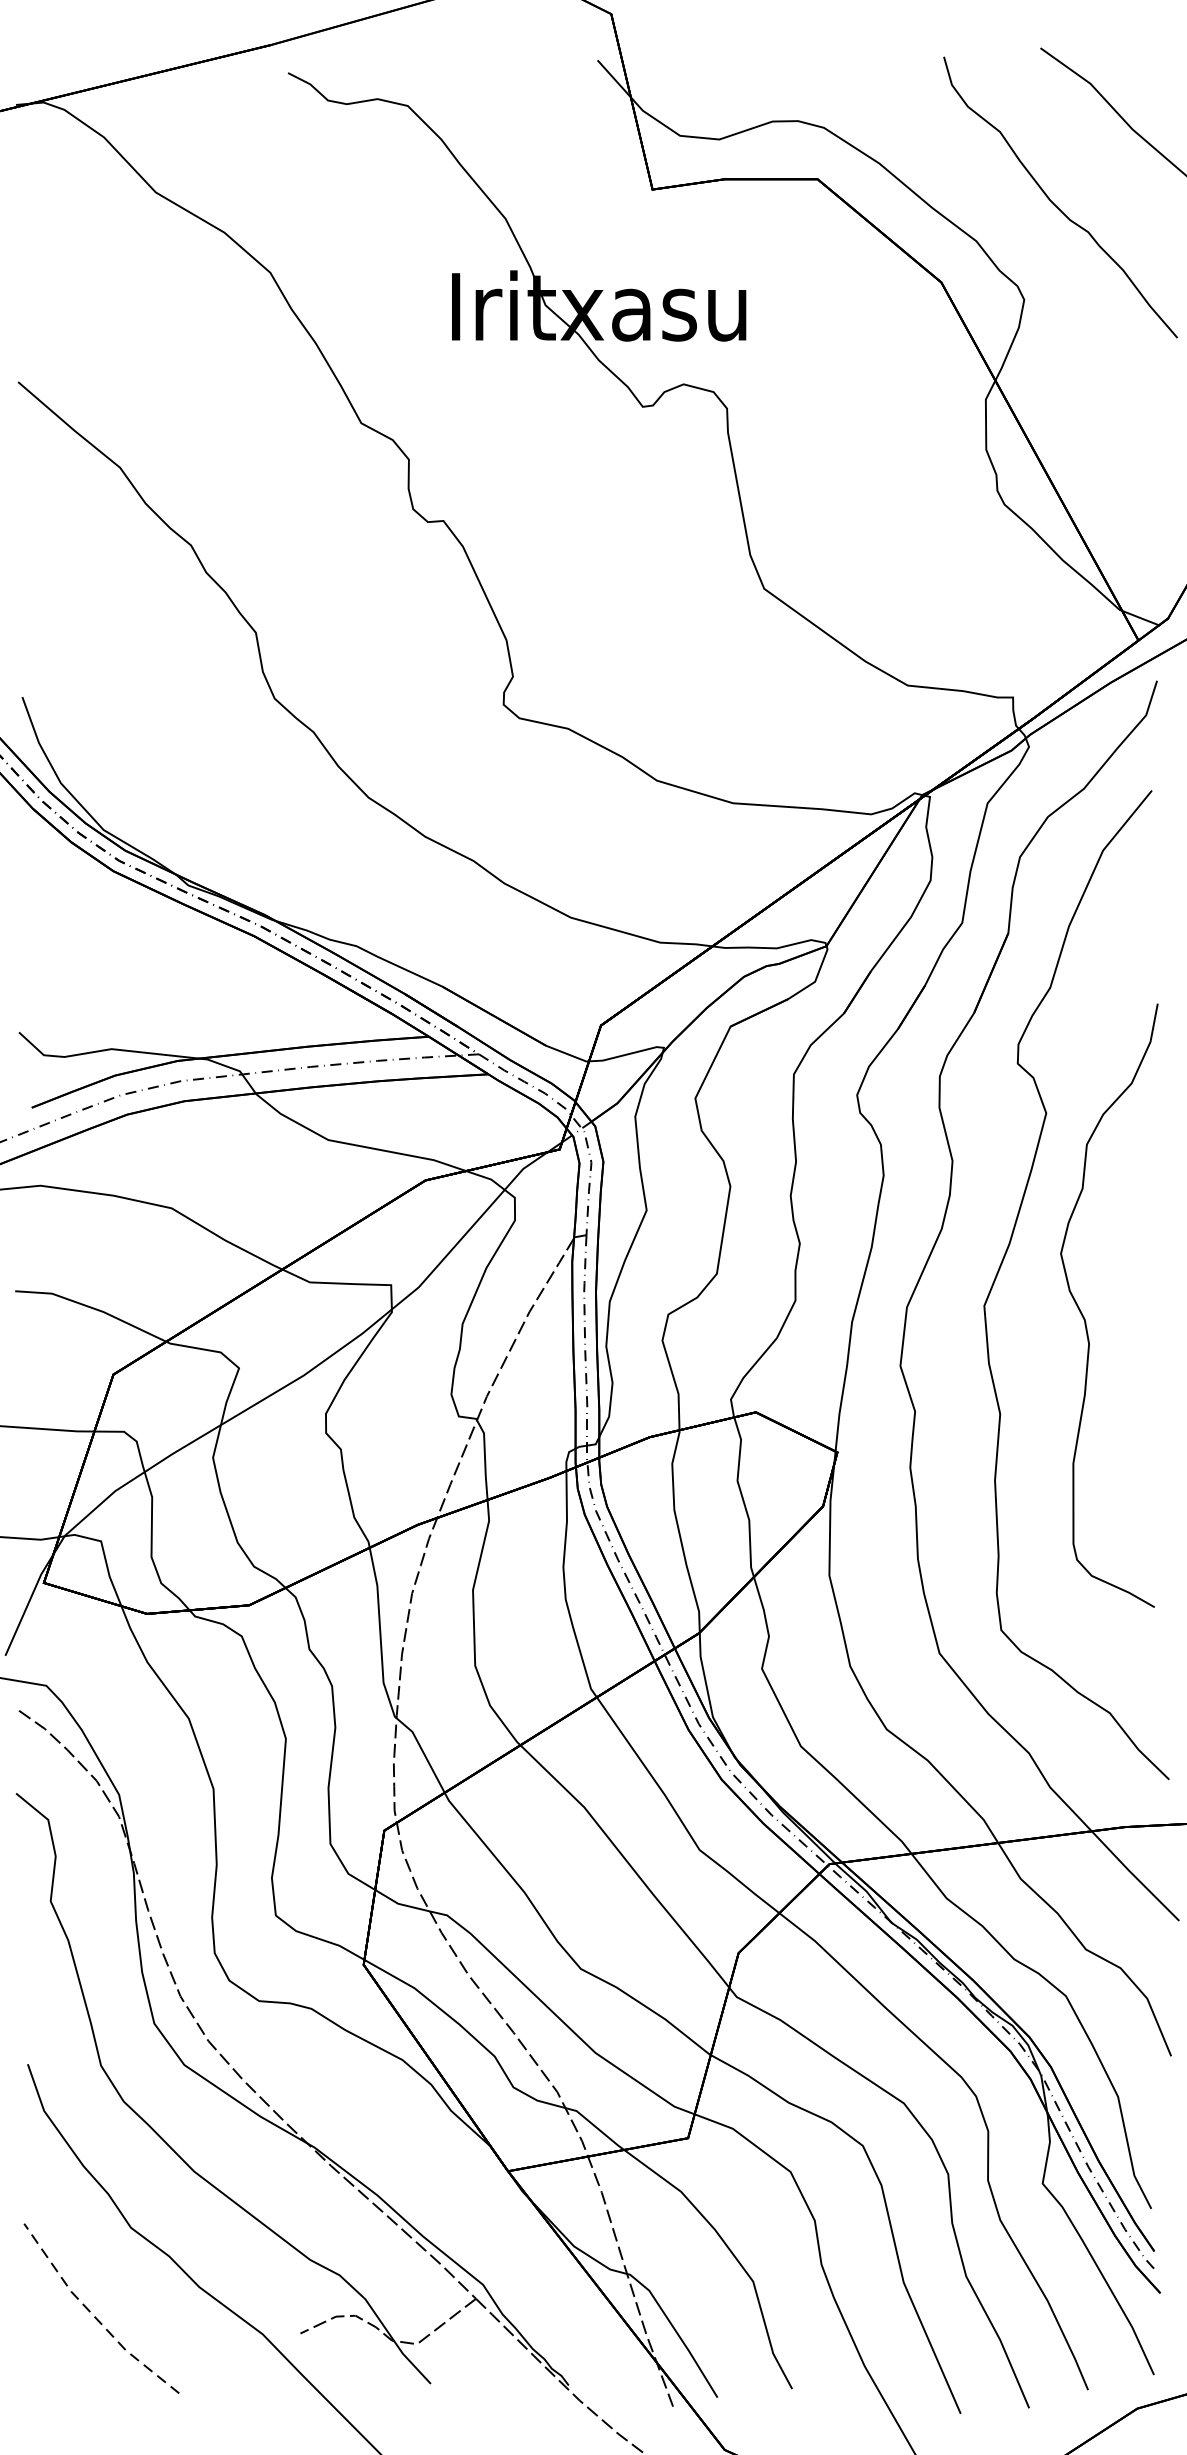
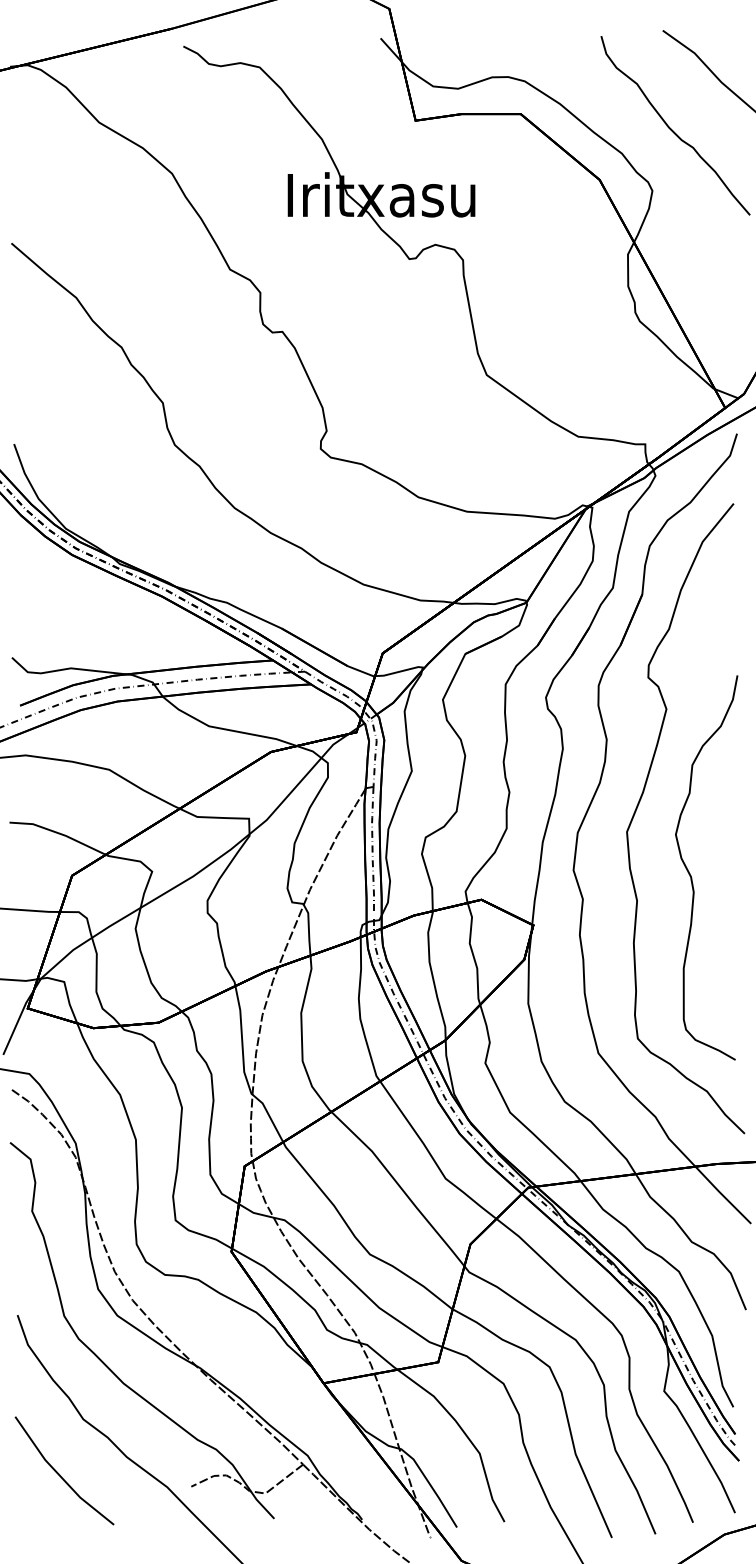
curve: (1085, 1317) -> (691, 875), moved
line: (93, 2315) -> (59, 1475), dashed -> solid

